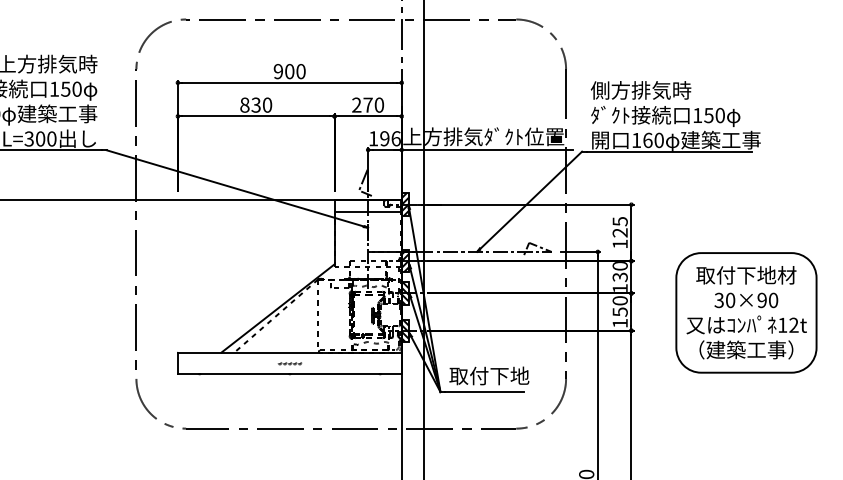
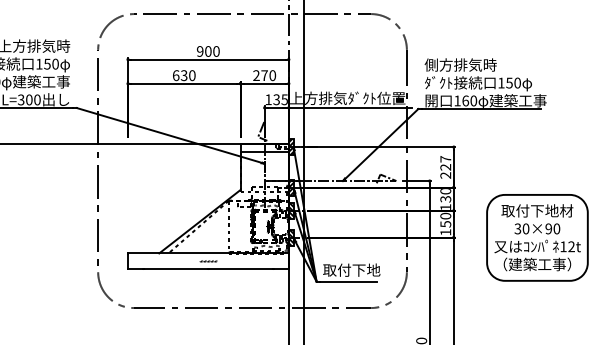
text: (244, 104) -> (175, 75), 830 -> 630
text: (390, 138) -> (280, 99), 196 -> 135
text: (619, 233) -> (445, 167), 125 -> 227
part: (746, 312) -> (537, 237), moved

